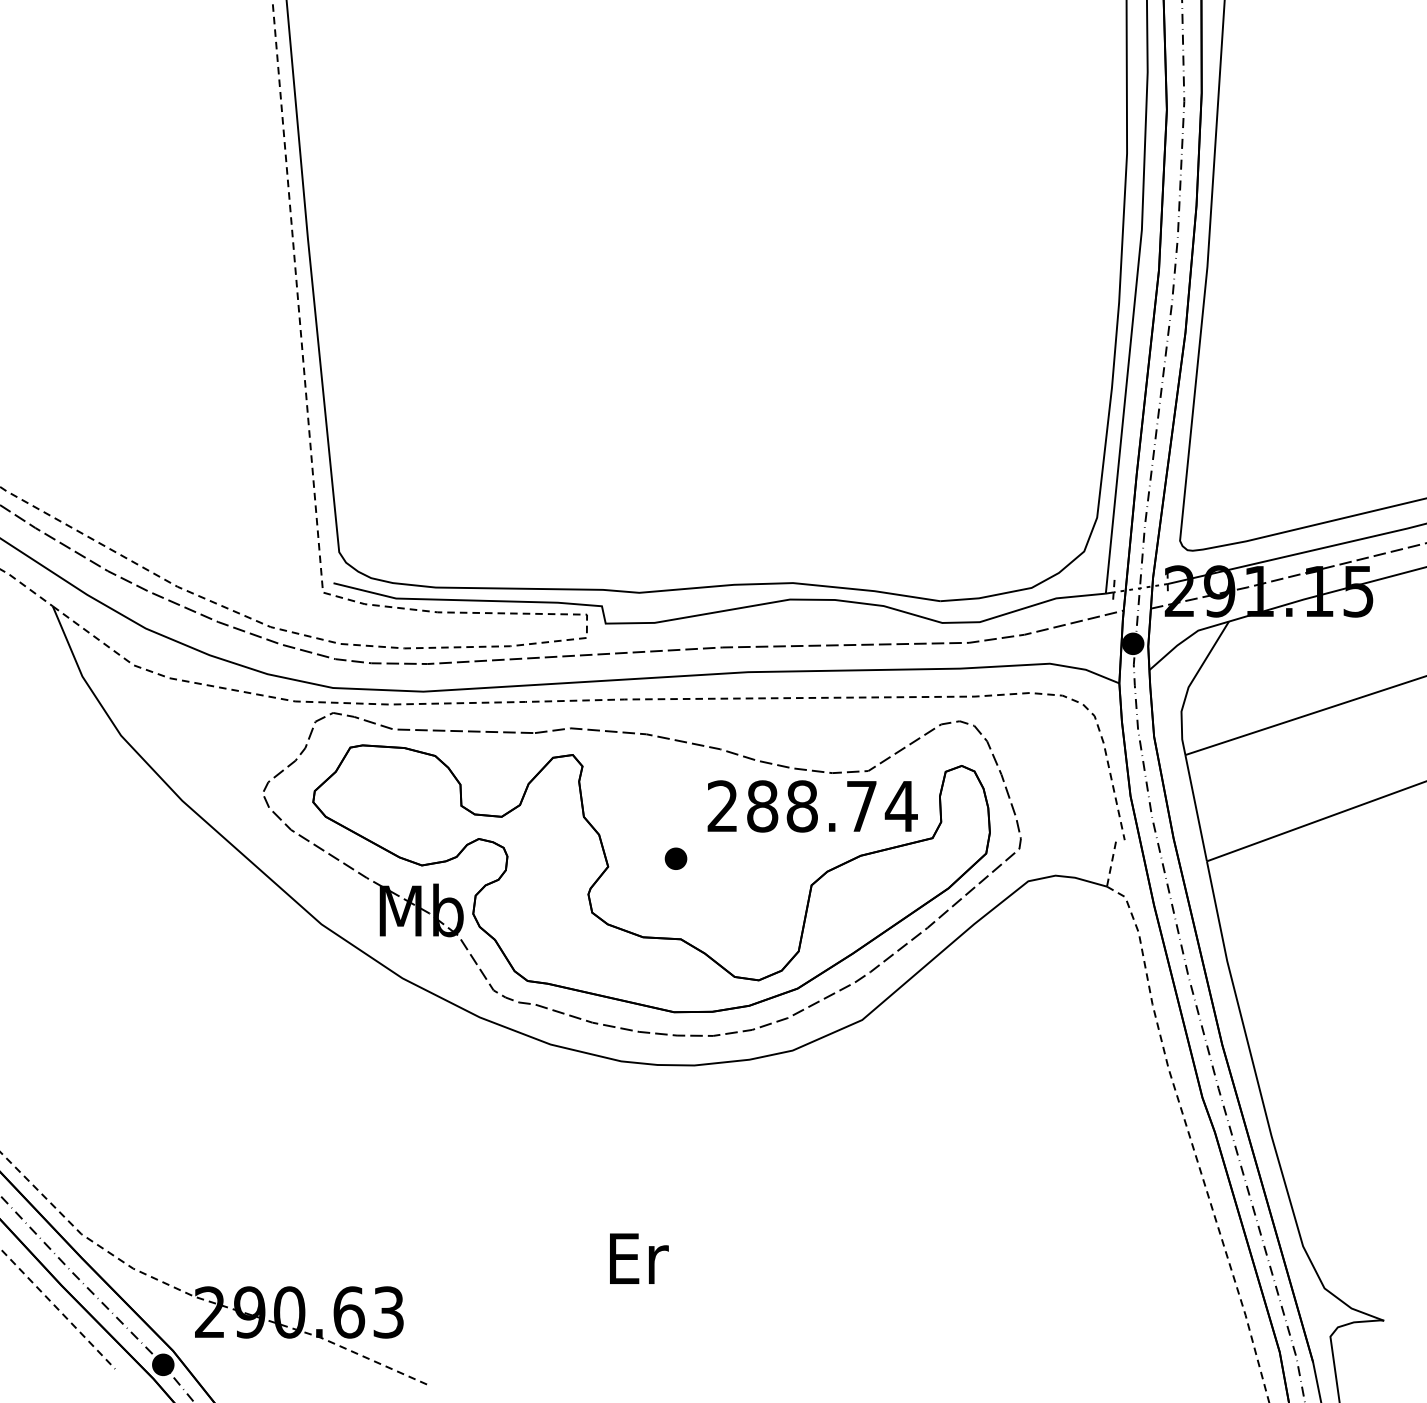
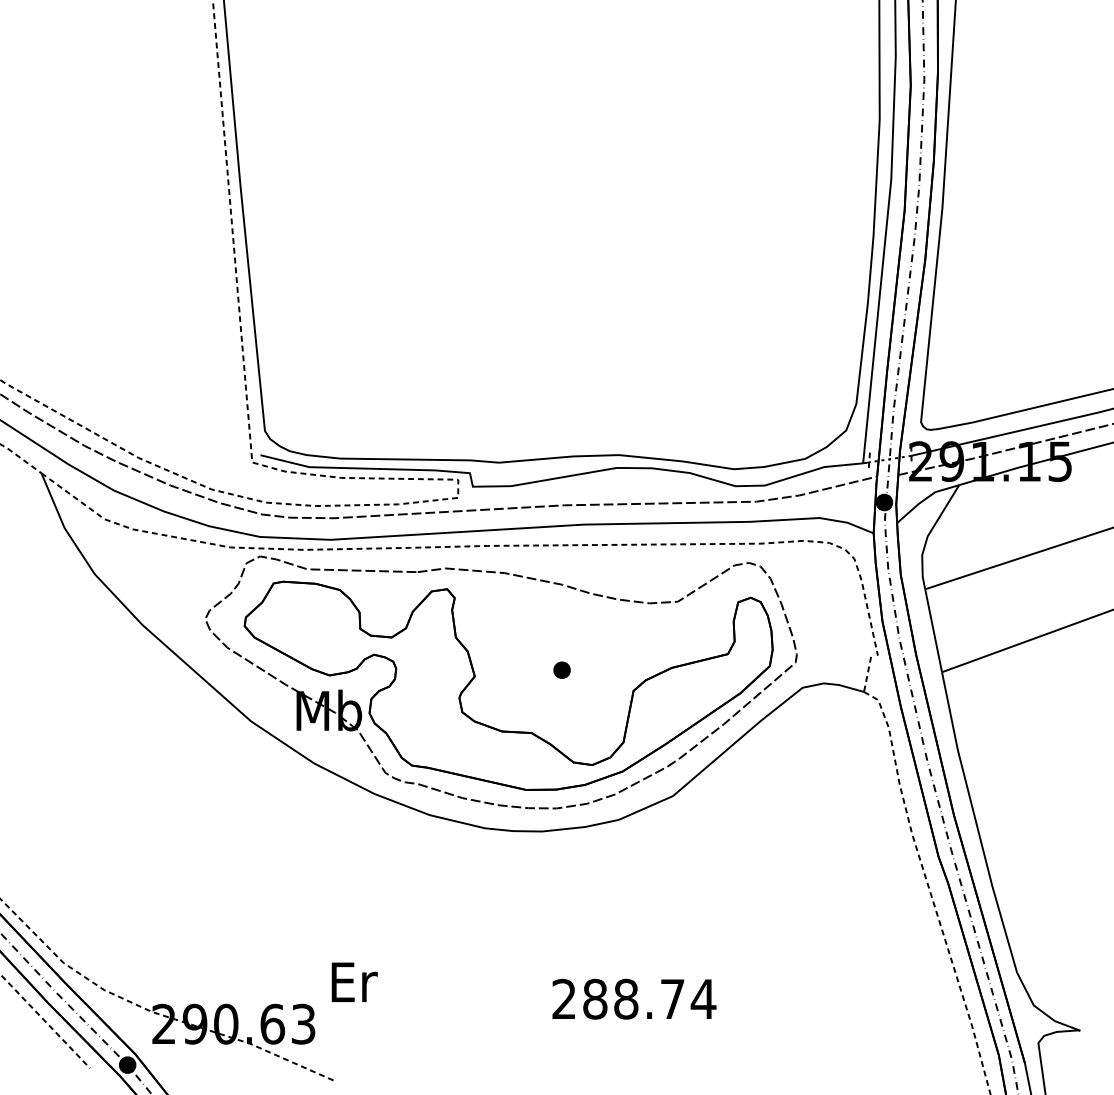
text: (812, 806) -> (634, 999), moved
part: (675, 858) -> (561, 670), moved
text: (639, 1258) -> (354, 982), moved

